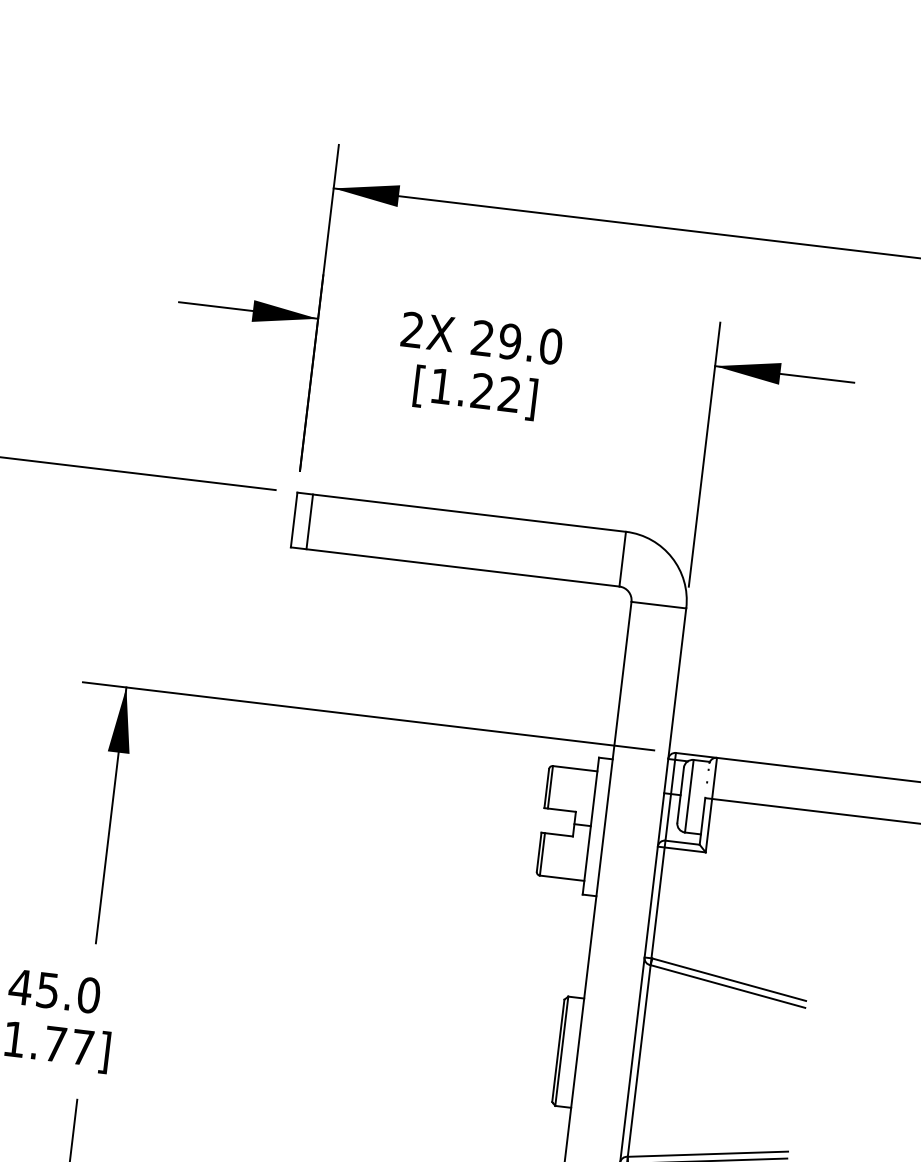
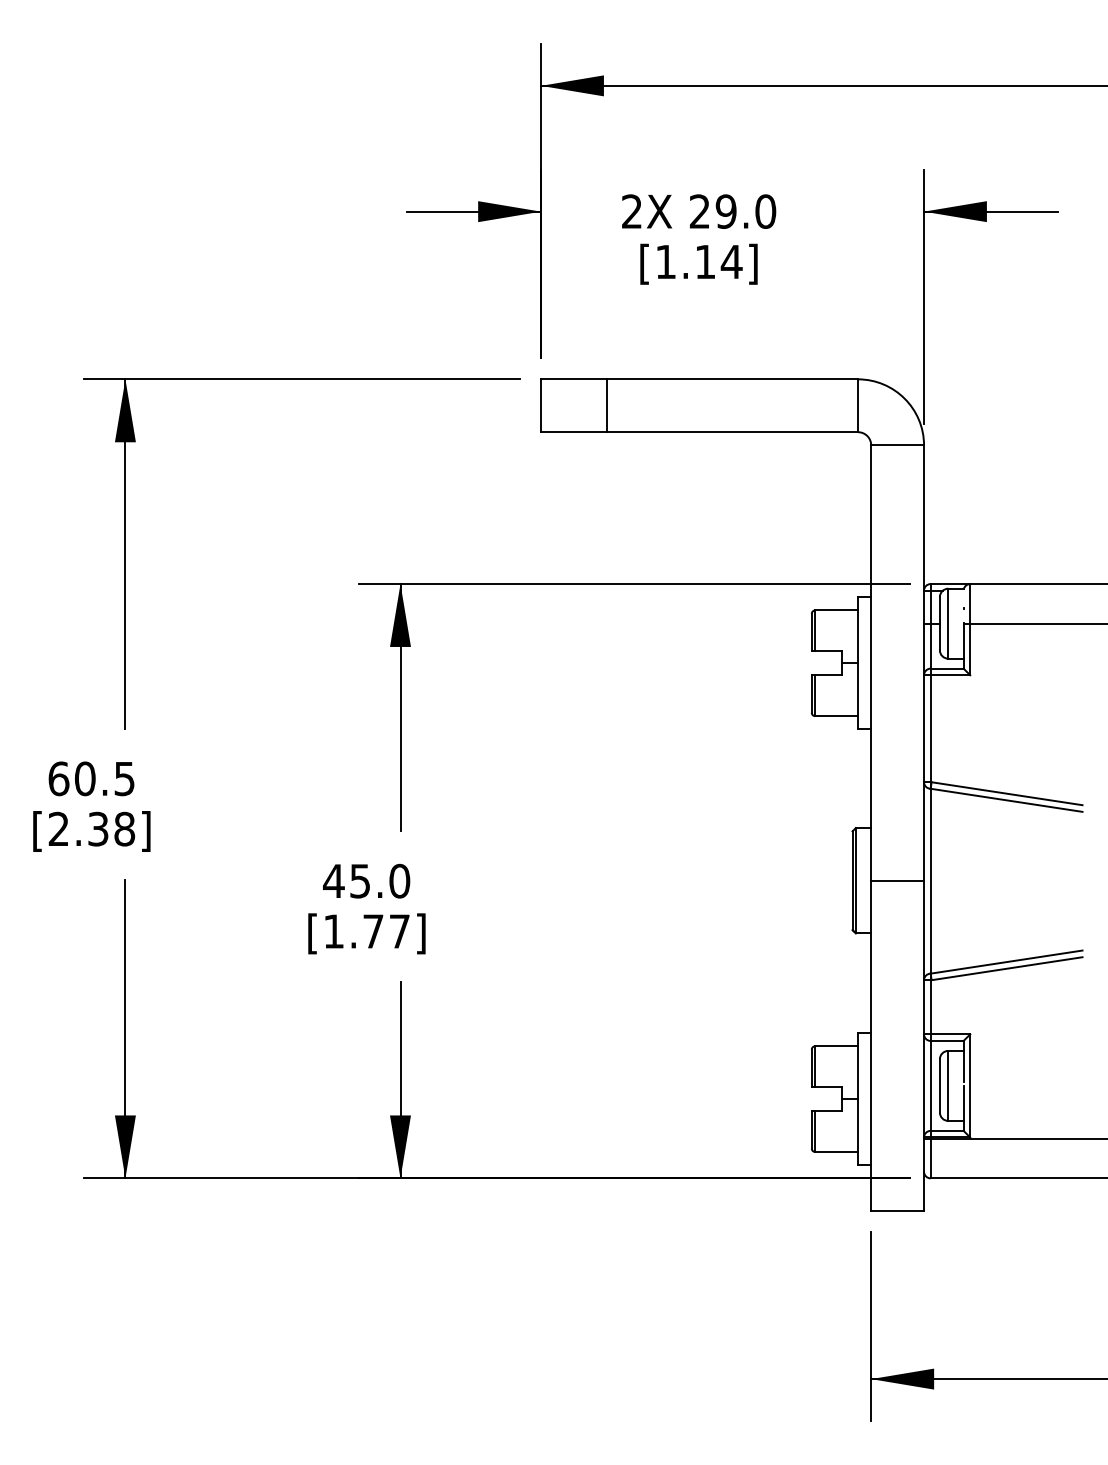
text: (495, 392) -> (718, 261), [1.22] -> [1.14]
line: (310, 521) -> (607, 405), moved
line: (604, 1057) -> (897, 881), added

